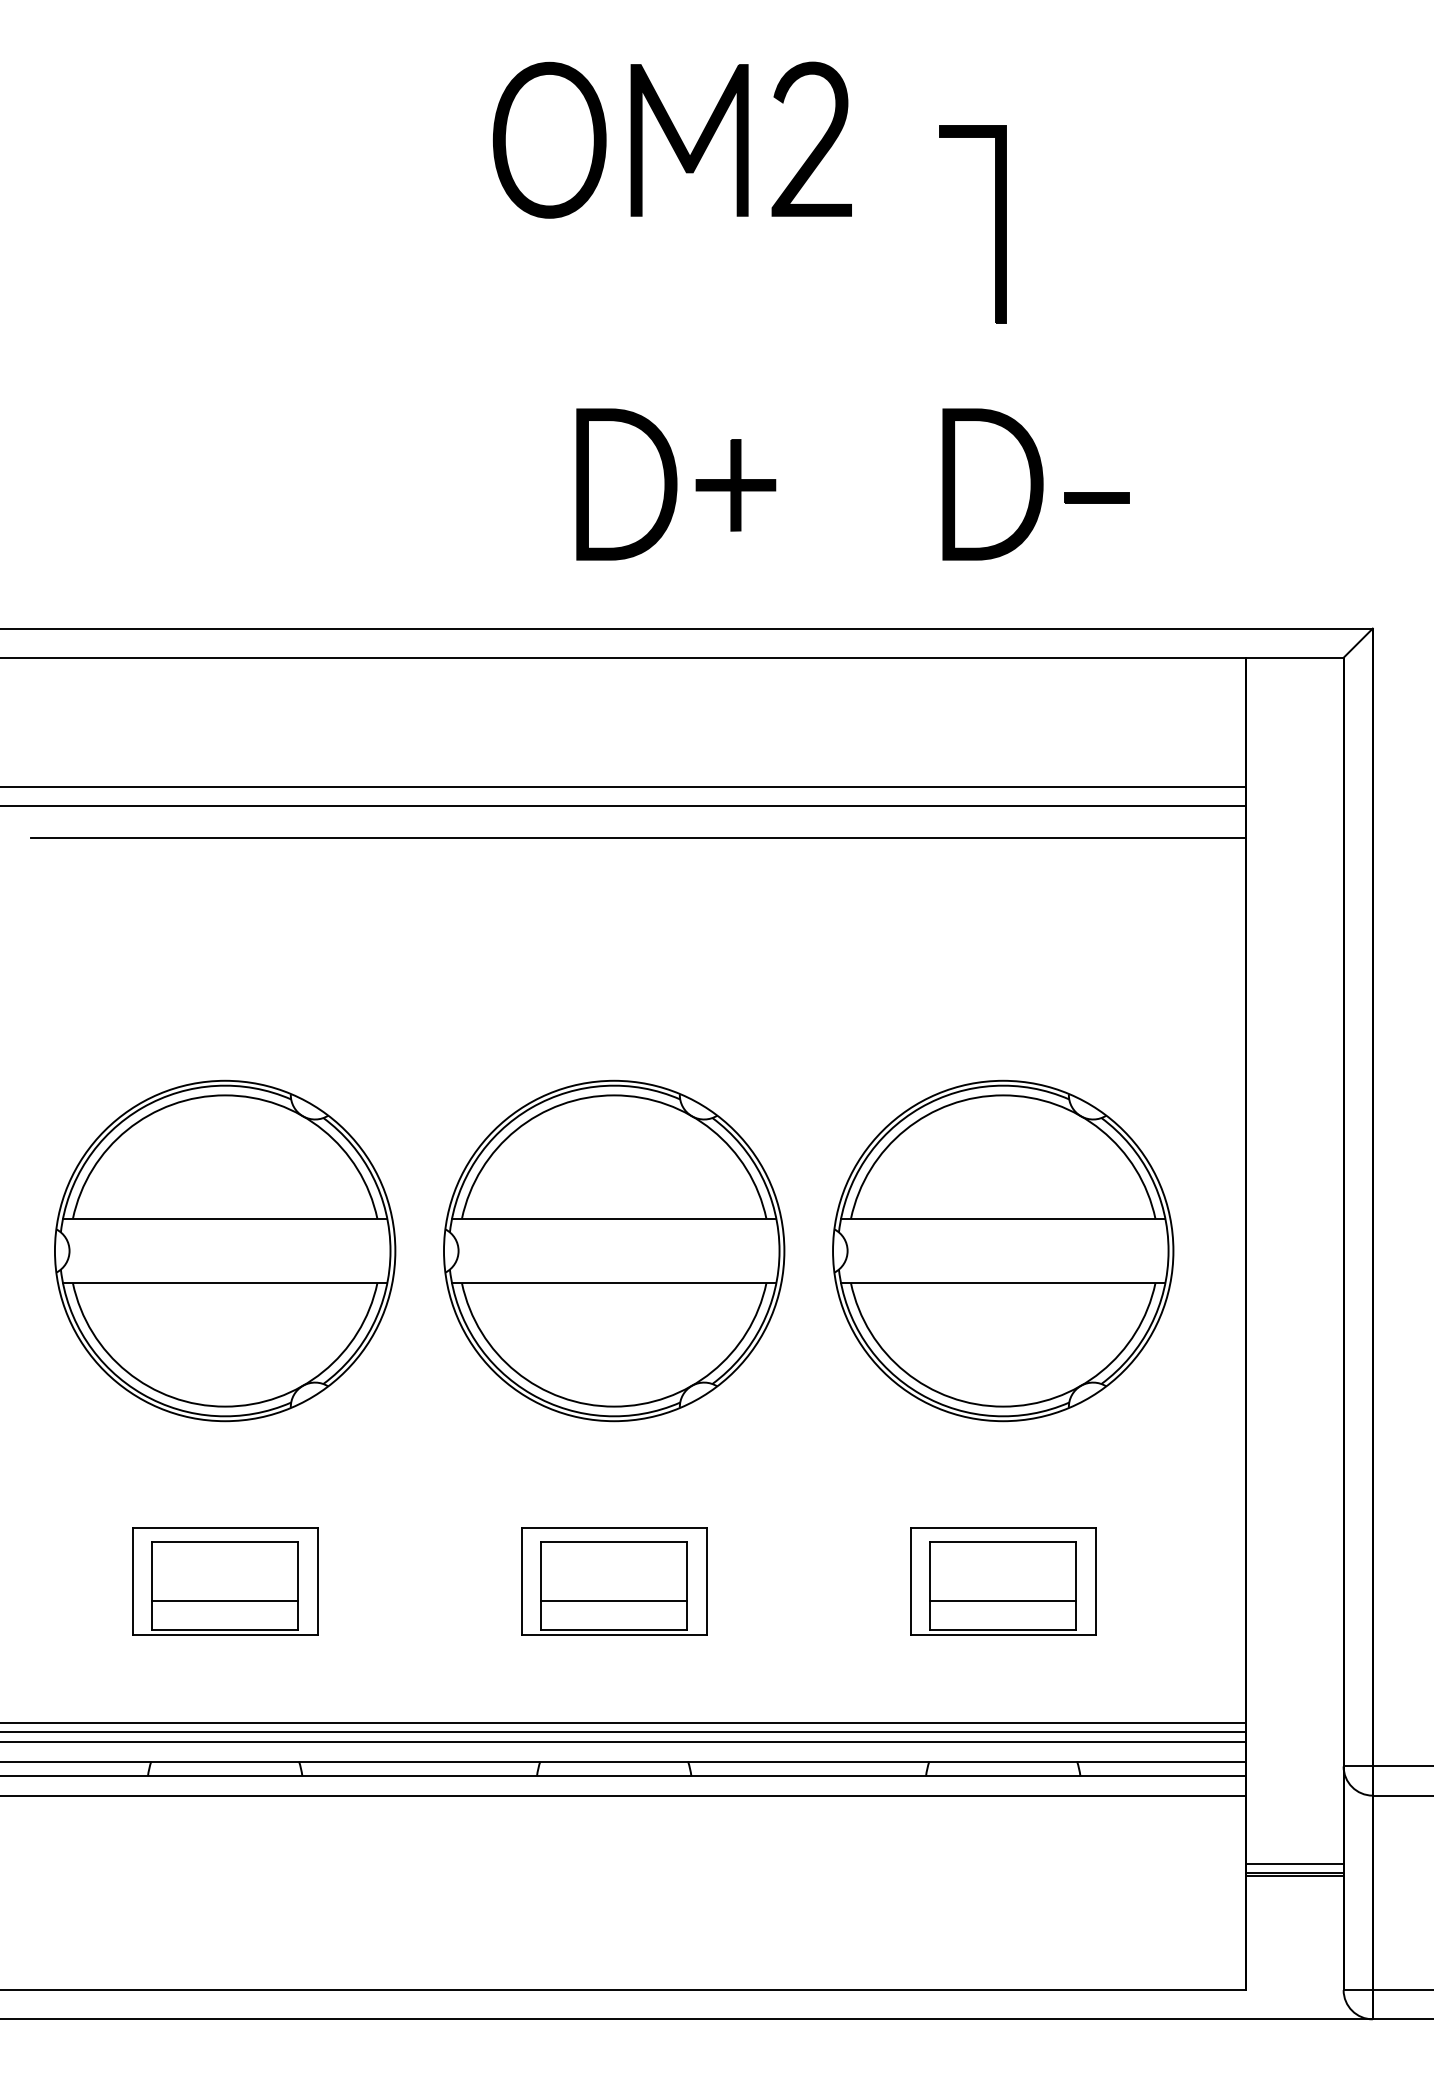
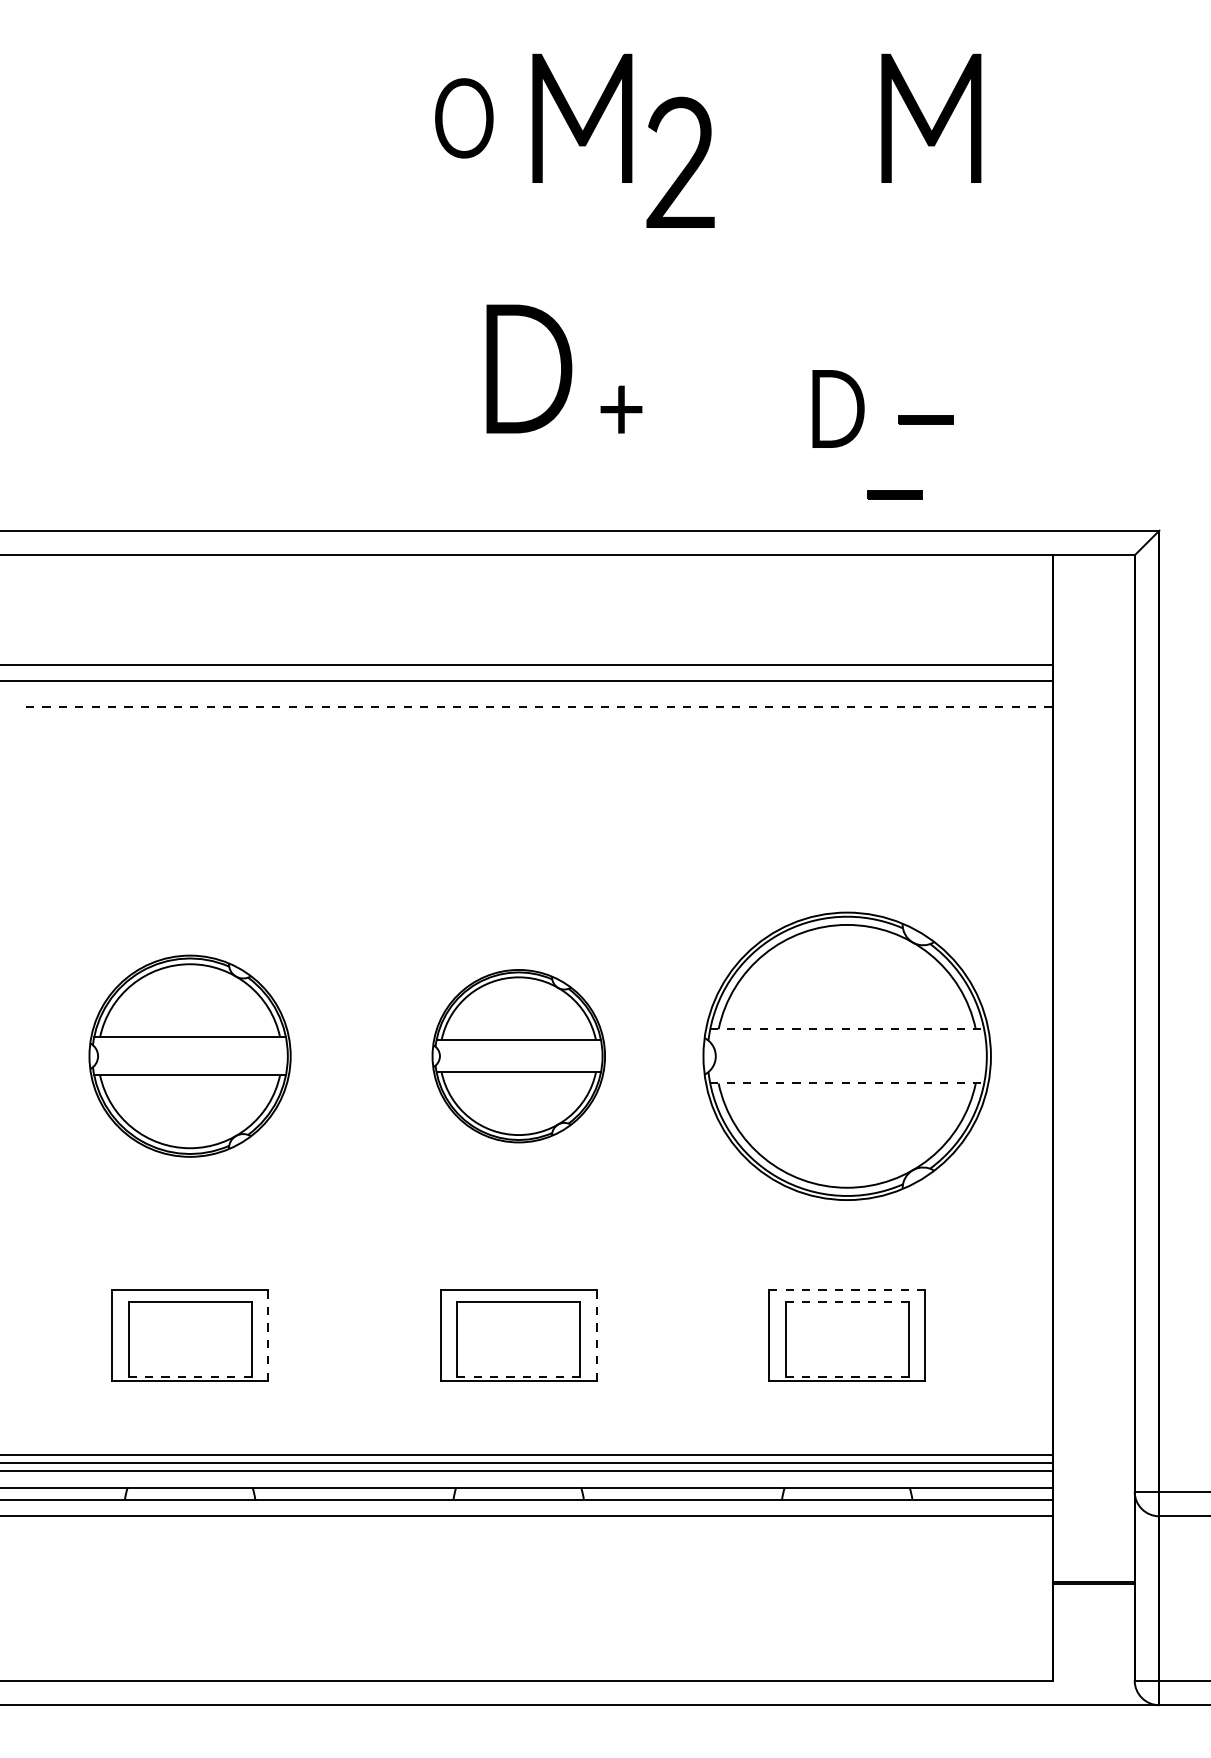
part: (1103, 139) -> (931, 117), added
part: (550, 140) -> (464, 118), size x0.6
part: (817, 144) -> (685, 166), moved
part: (995, 224) -> (840, 189), removed
part: (627, 483) -> (529, 368), moved
part: (992, 483) -> (838, 408), size x0.6
part: (735, 485) -> (621, 409), size x0.6
part: (1059, 585) -> (894, 494), added
line: (638, 837) -> (539, 707), solid -> dashed
line: (1003, 1219) -> (847, 1029), solid -> dashed
part: (224, 1249) -> (189, 1055), size x0.7
part: (613, 1249) -> (518, 1055), size x0.6
line: (1003, 1283) -> (847, 1083), solid -> dashed
line: (1002, 1528) -> (846, 1290), solid -> dashed
line: (1003, 1542) -> (847, 1302), solid -> dashed
line: (317, 1582) -> (268, 1336), solid -> dashed
line: (706, 1582) -> (596, 1336), solid -> dashed
line: (224, 1601) -> (189, 1352), removed
line: (613, 1601) -> (518, 1352), removed
line: (1002, 1601) -> (846, 1352), removed
line: (225, 1630) -> (190, 1376), solid -> dashed
line: (613, 1630) -> (518, 1376), solid -> dashed
line: (1003, 1630) -> (847, 1376), solid -> dashed
line: (1294, 1863) -> (1093, 1573), removed

